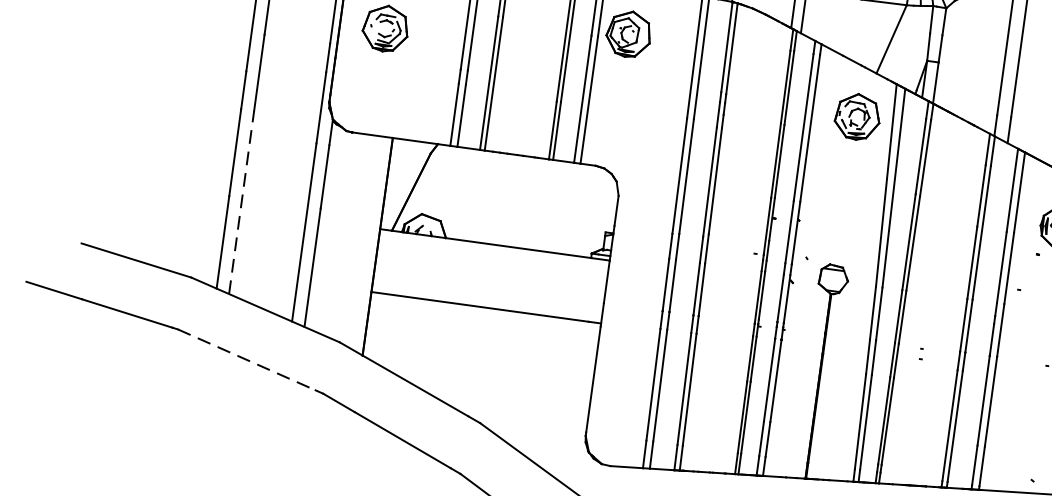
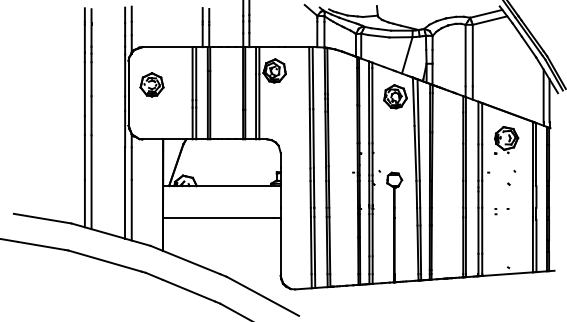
line: (241, 202) -> (91, 182), dashed -> solid
part: (920, 353) -> (495, 211), moved
line: (247, 360) -> (105, 261), dashed -> solid

